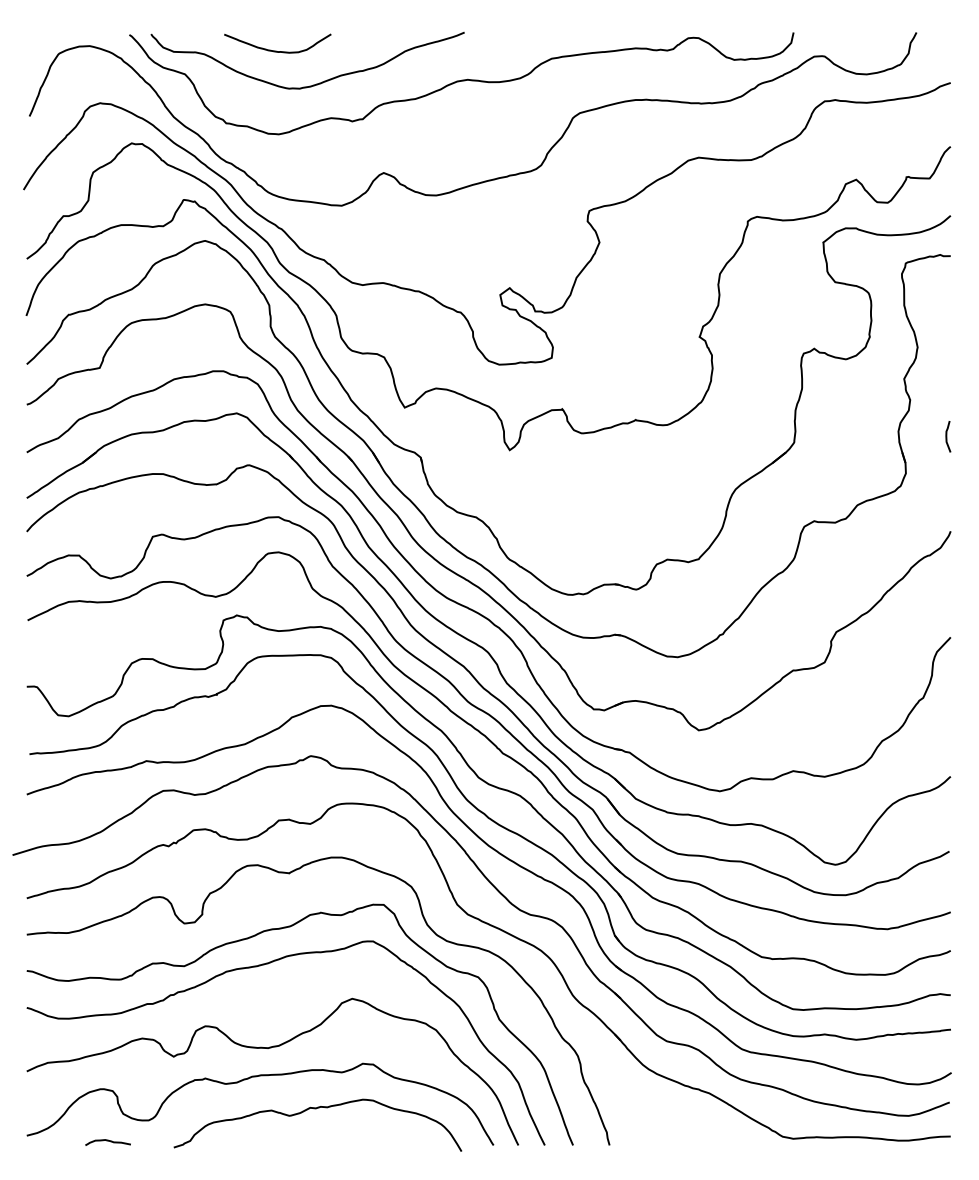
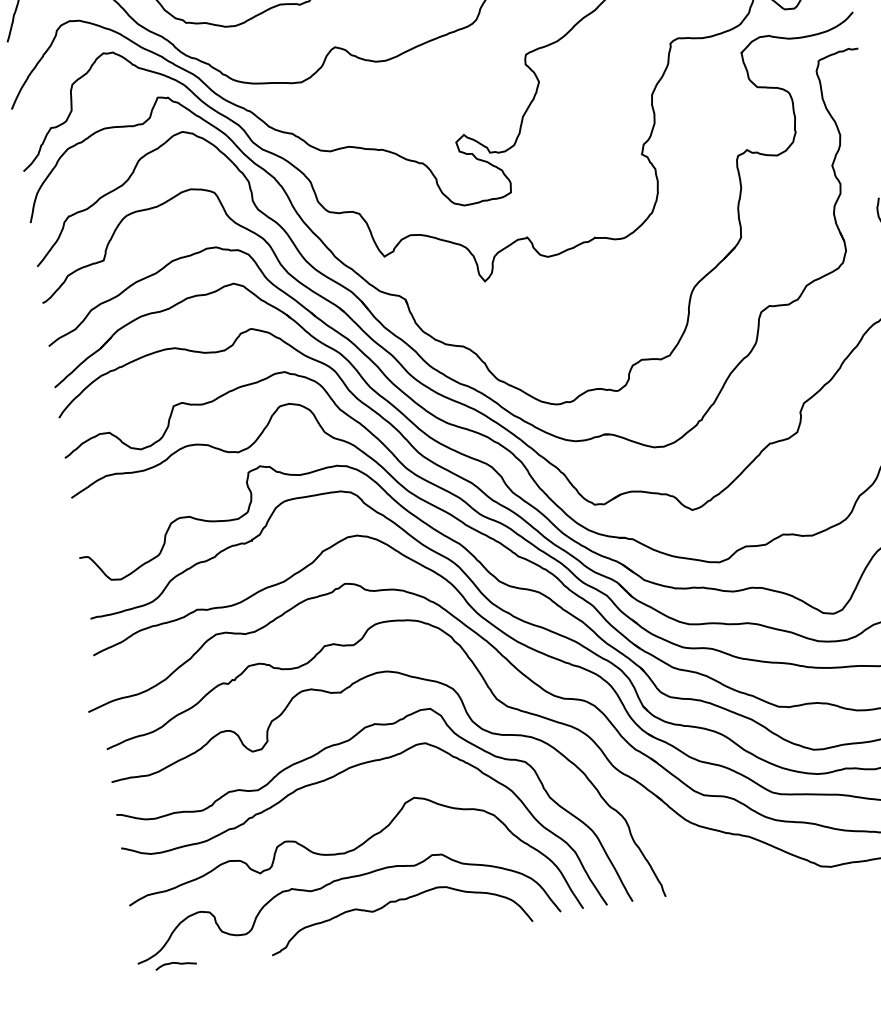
curve: (107, 1141) -> (175, 963), moved

